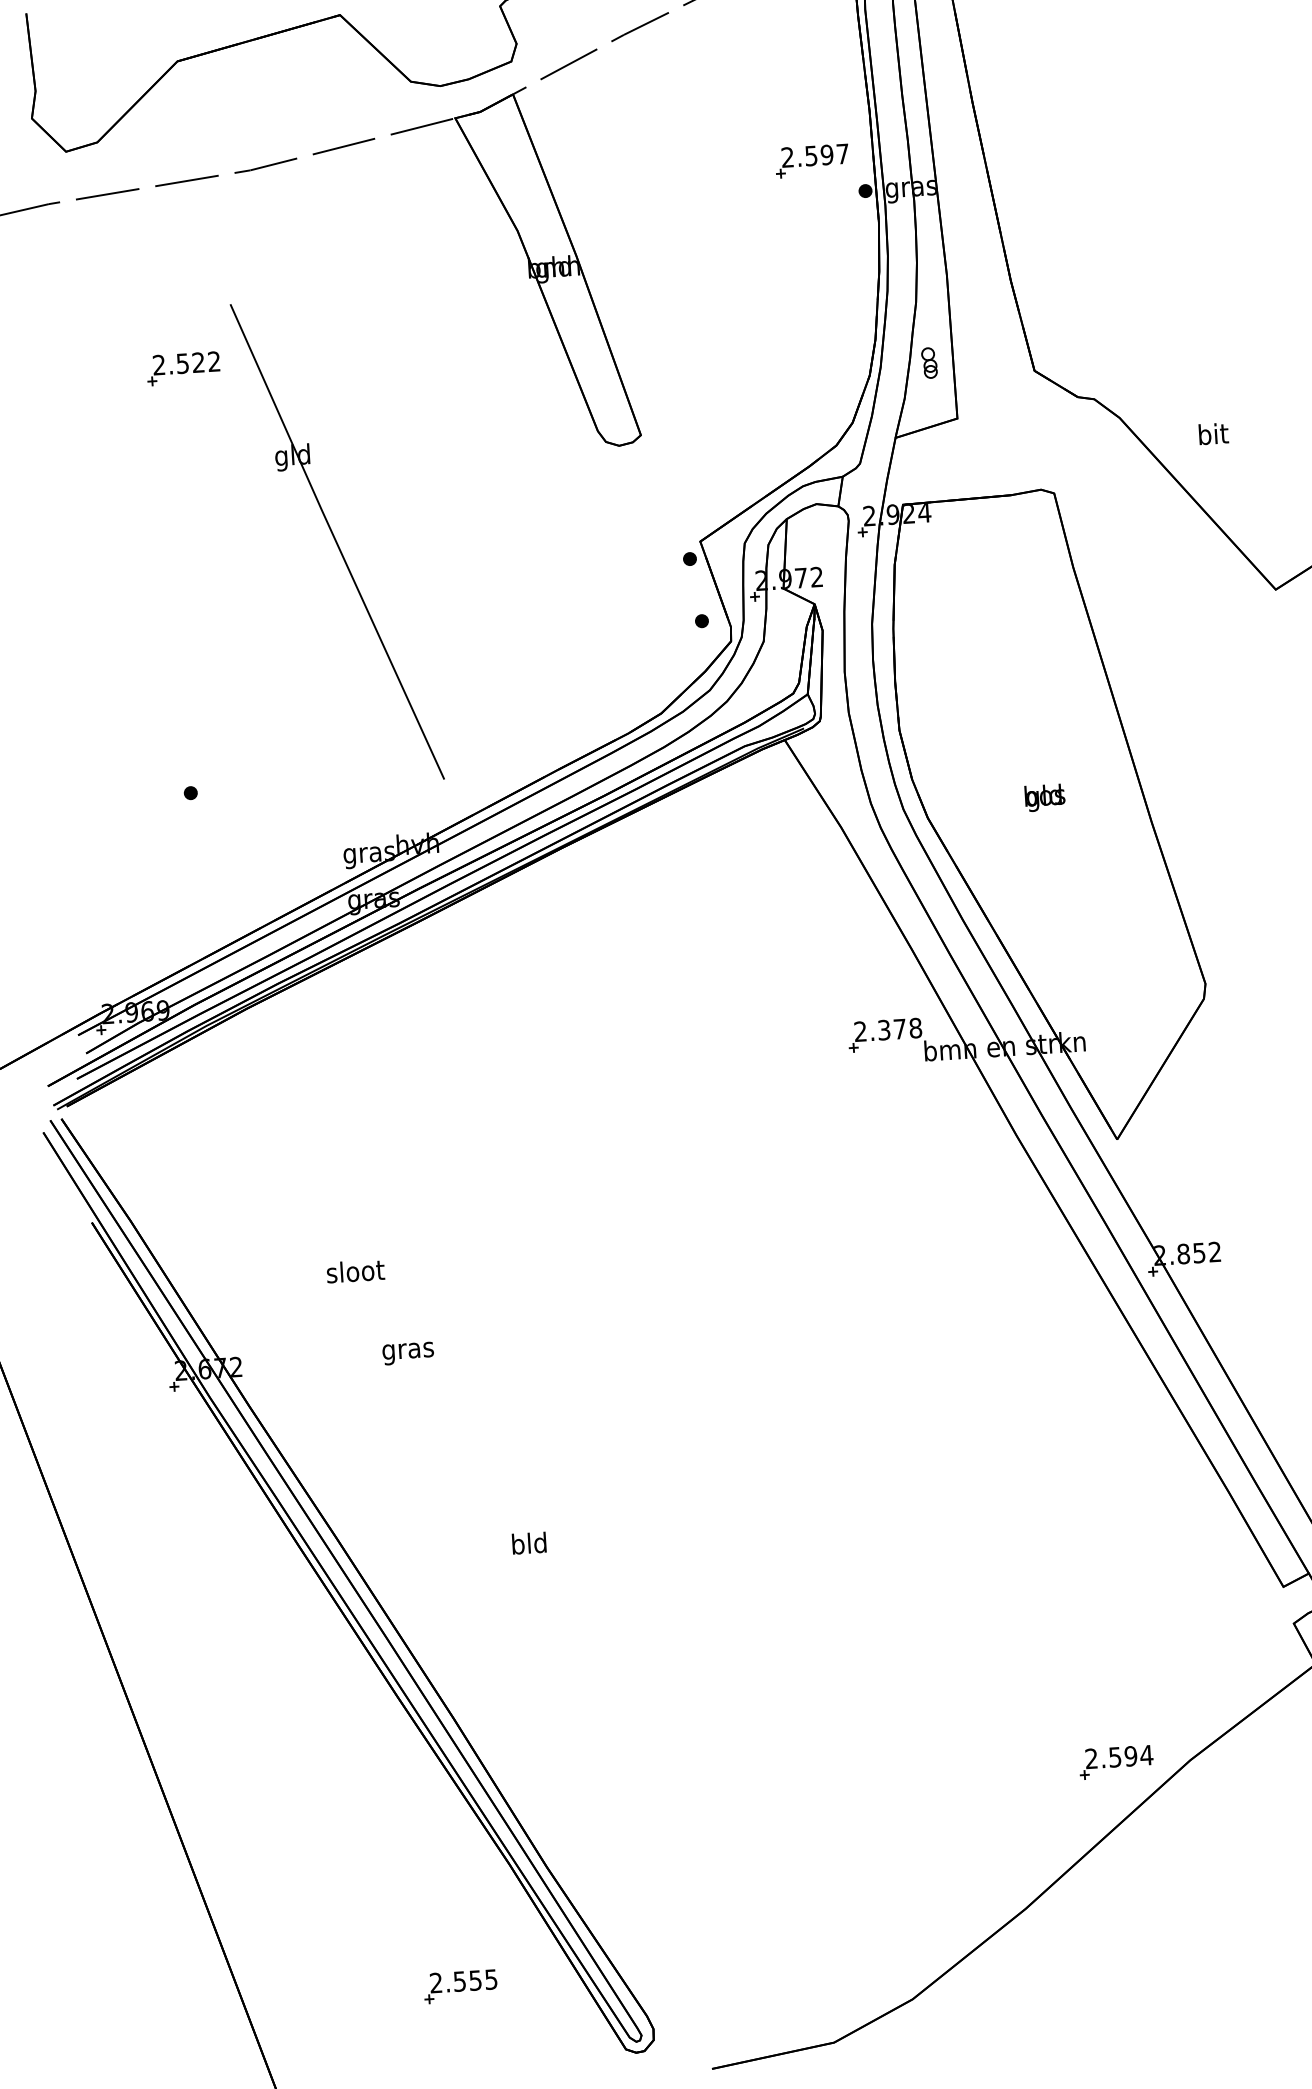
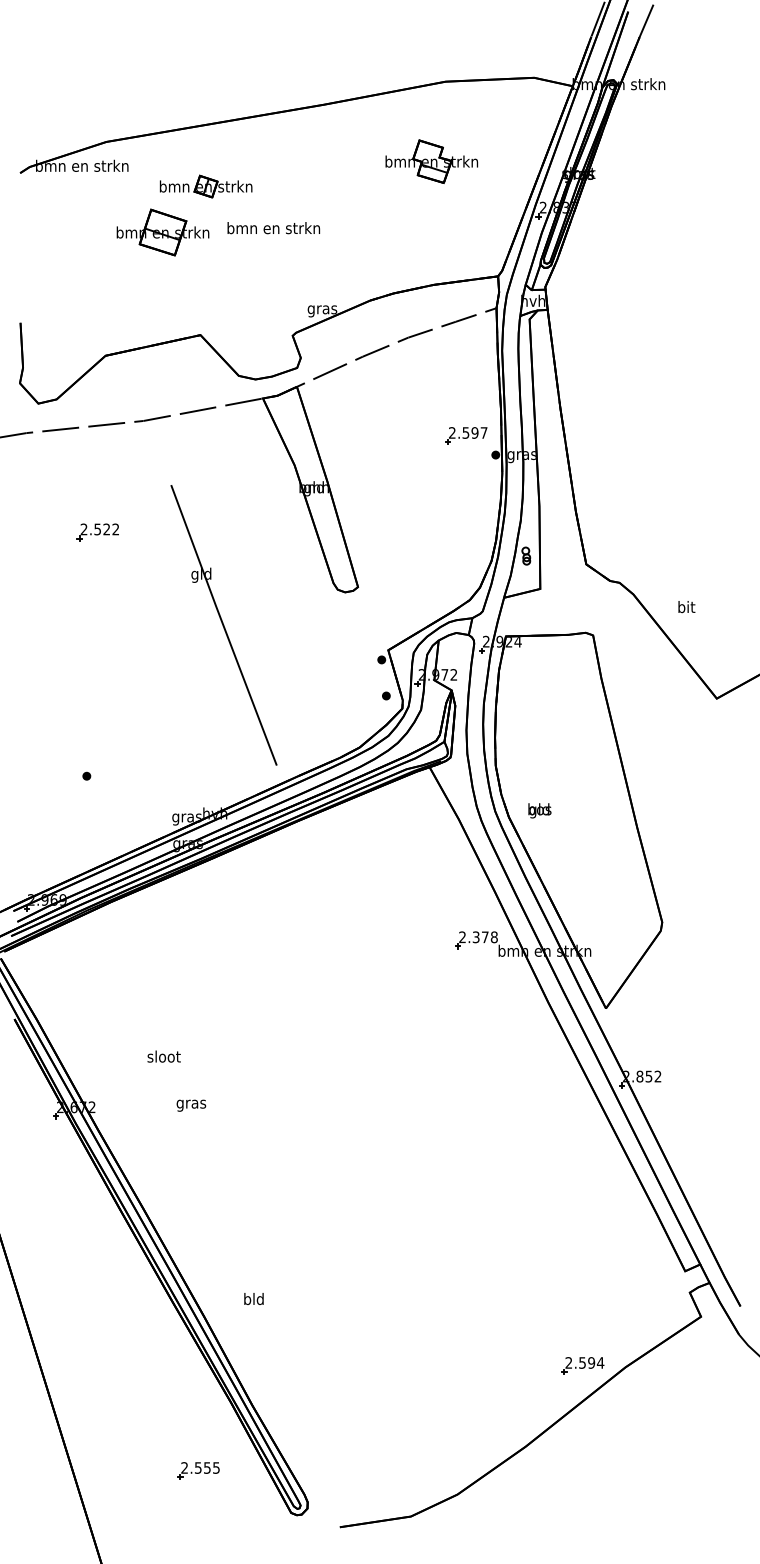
part: (336, 542) -> (223, 625), moved
text: (1044, 797) -> (539, 810), moved
text: (528, 1542) -> (253, 1298), moved

